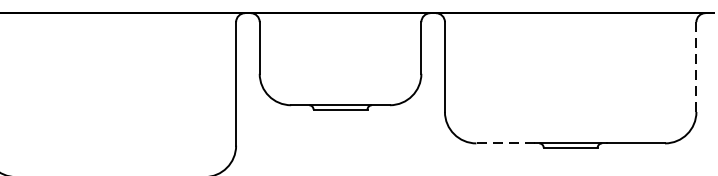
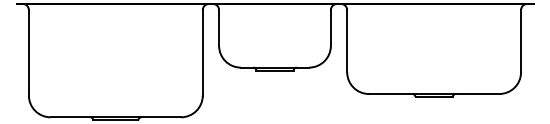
line: (697, 66) -> (521, 40), dashed -> solid
line: (504, 144) -> (388, 94), dashed -> solid

